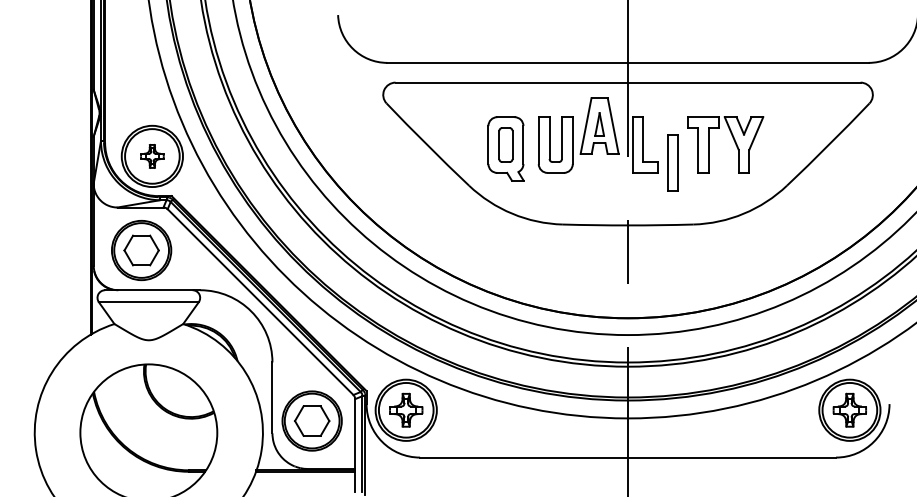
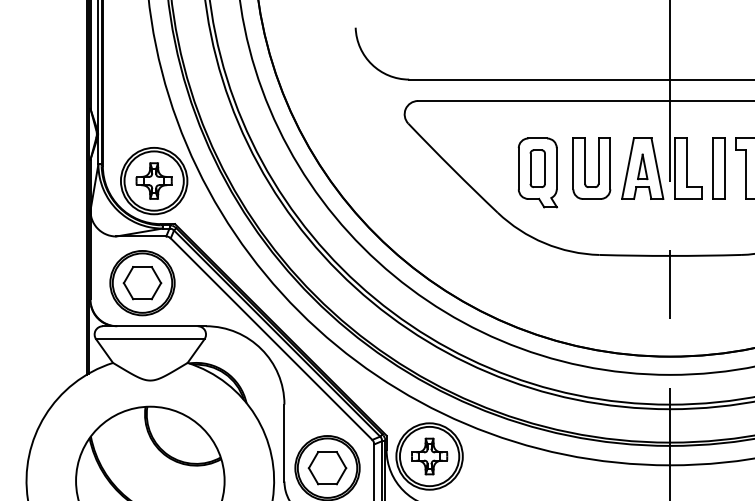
part: (599, 125) -> (642, 168), moved
part: (152, 156) -> (154, 181), size x1.43
part: (672, 162) -> (718, 168), moved

